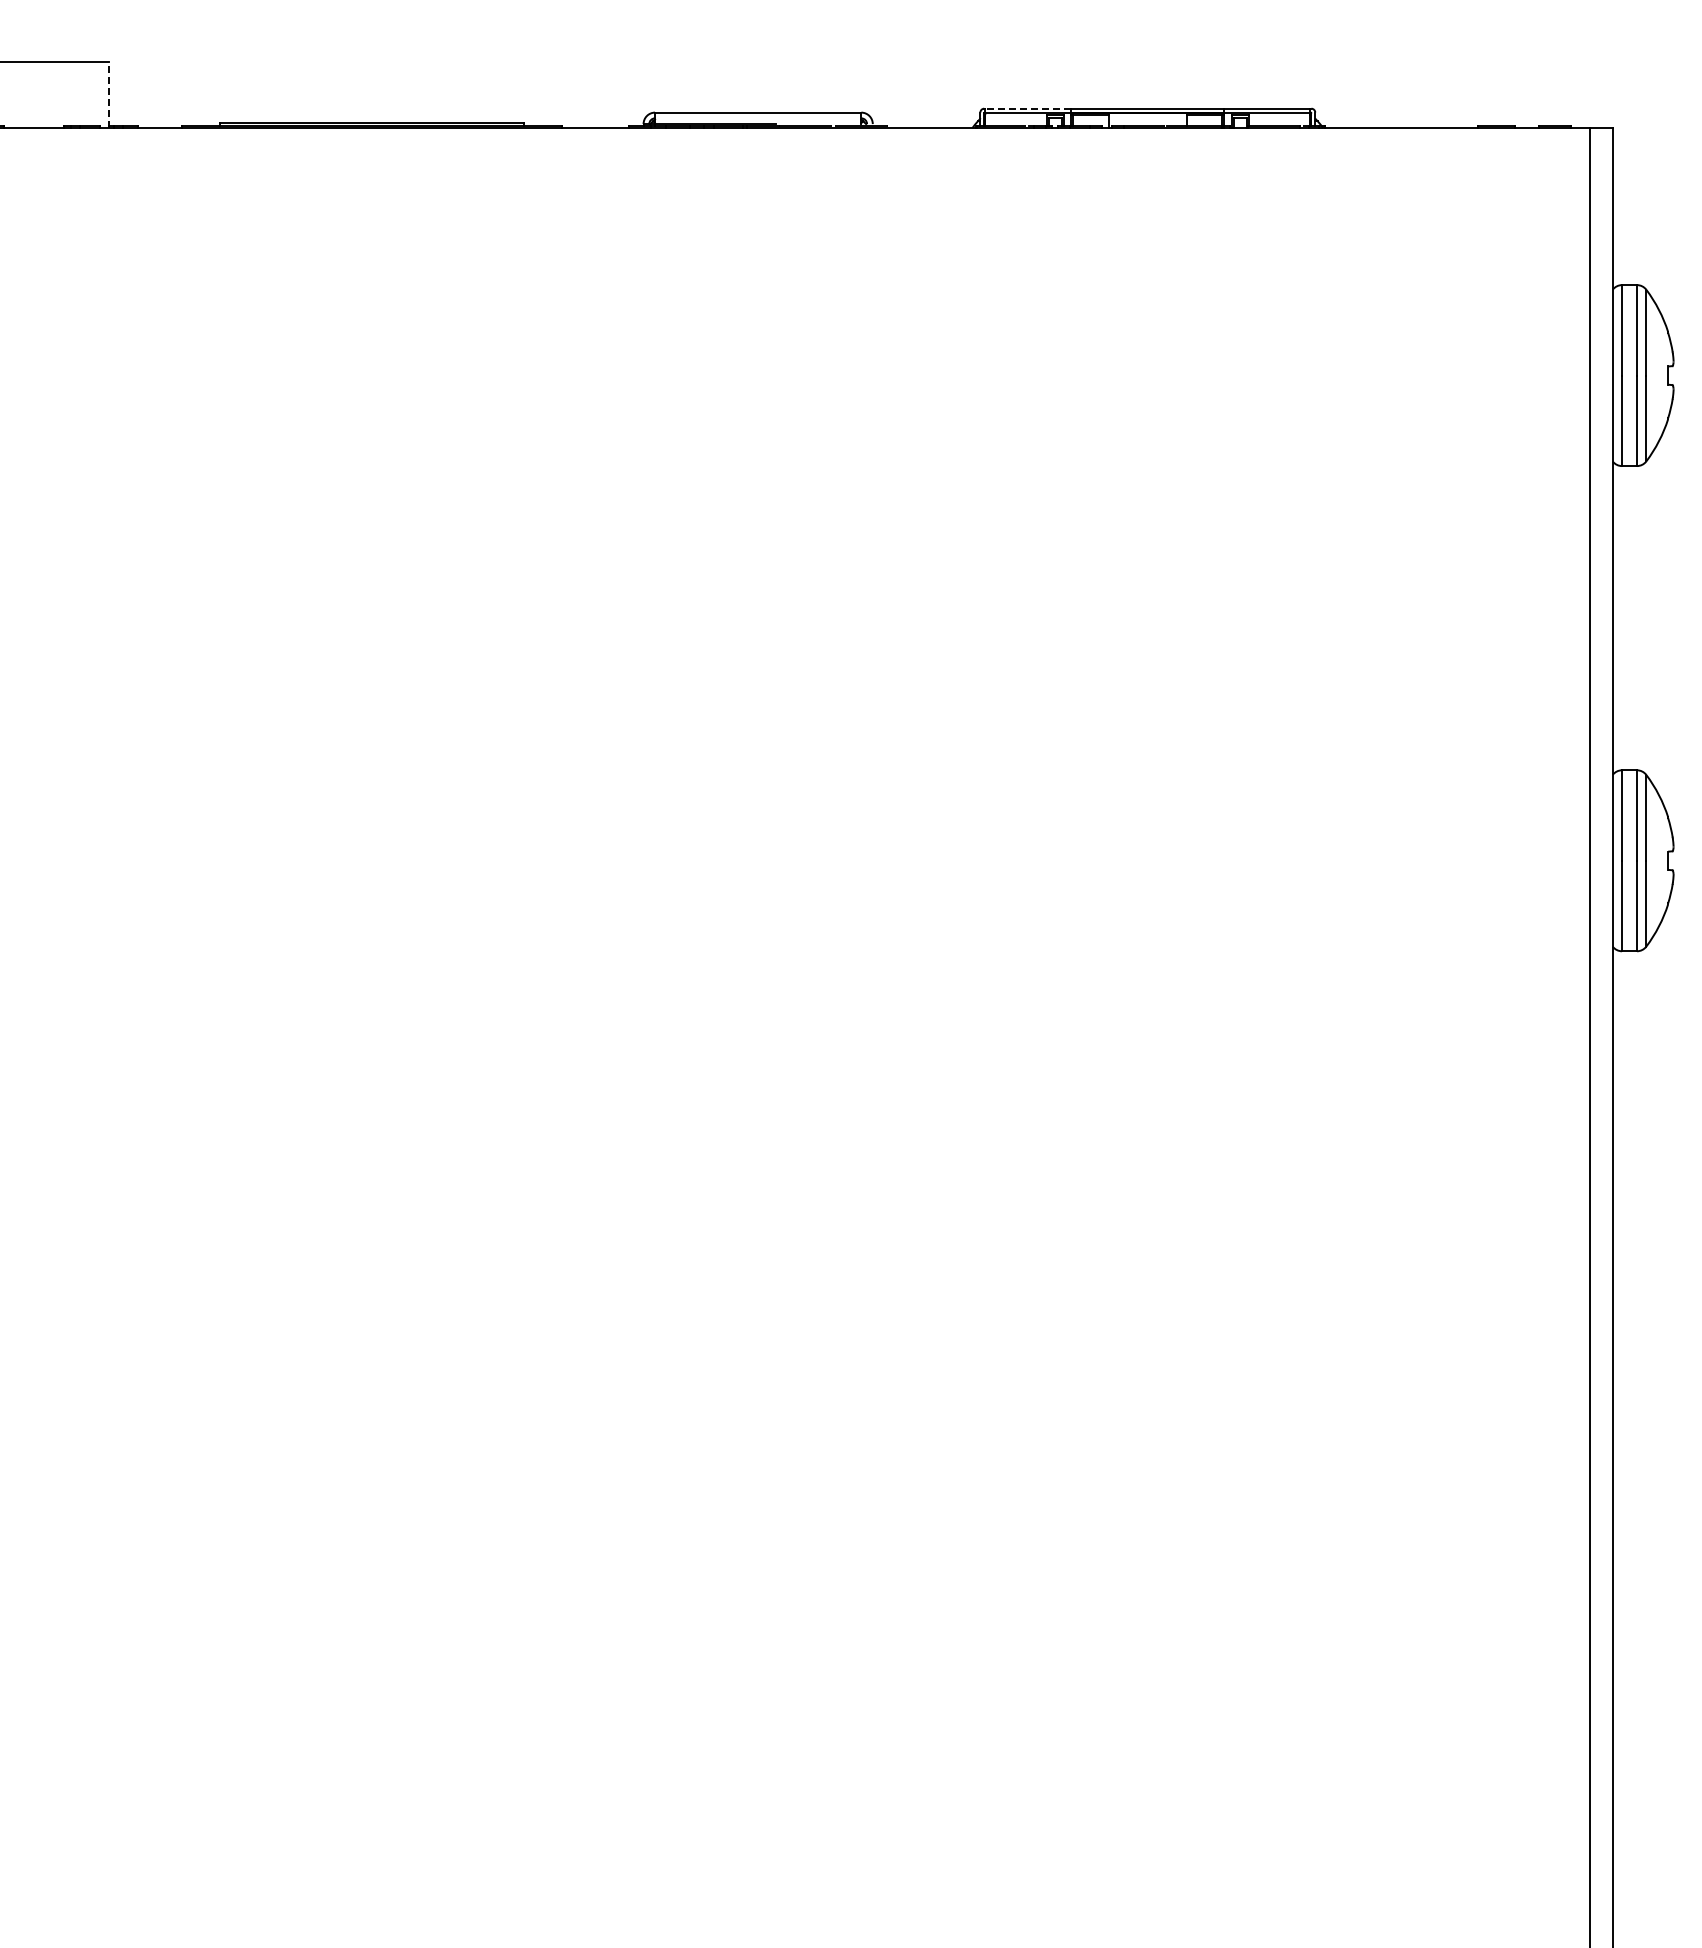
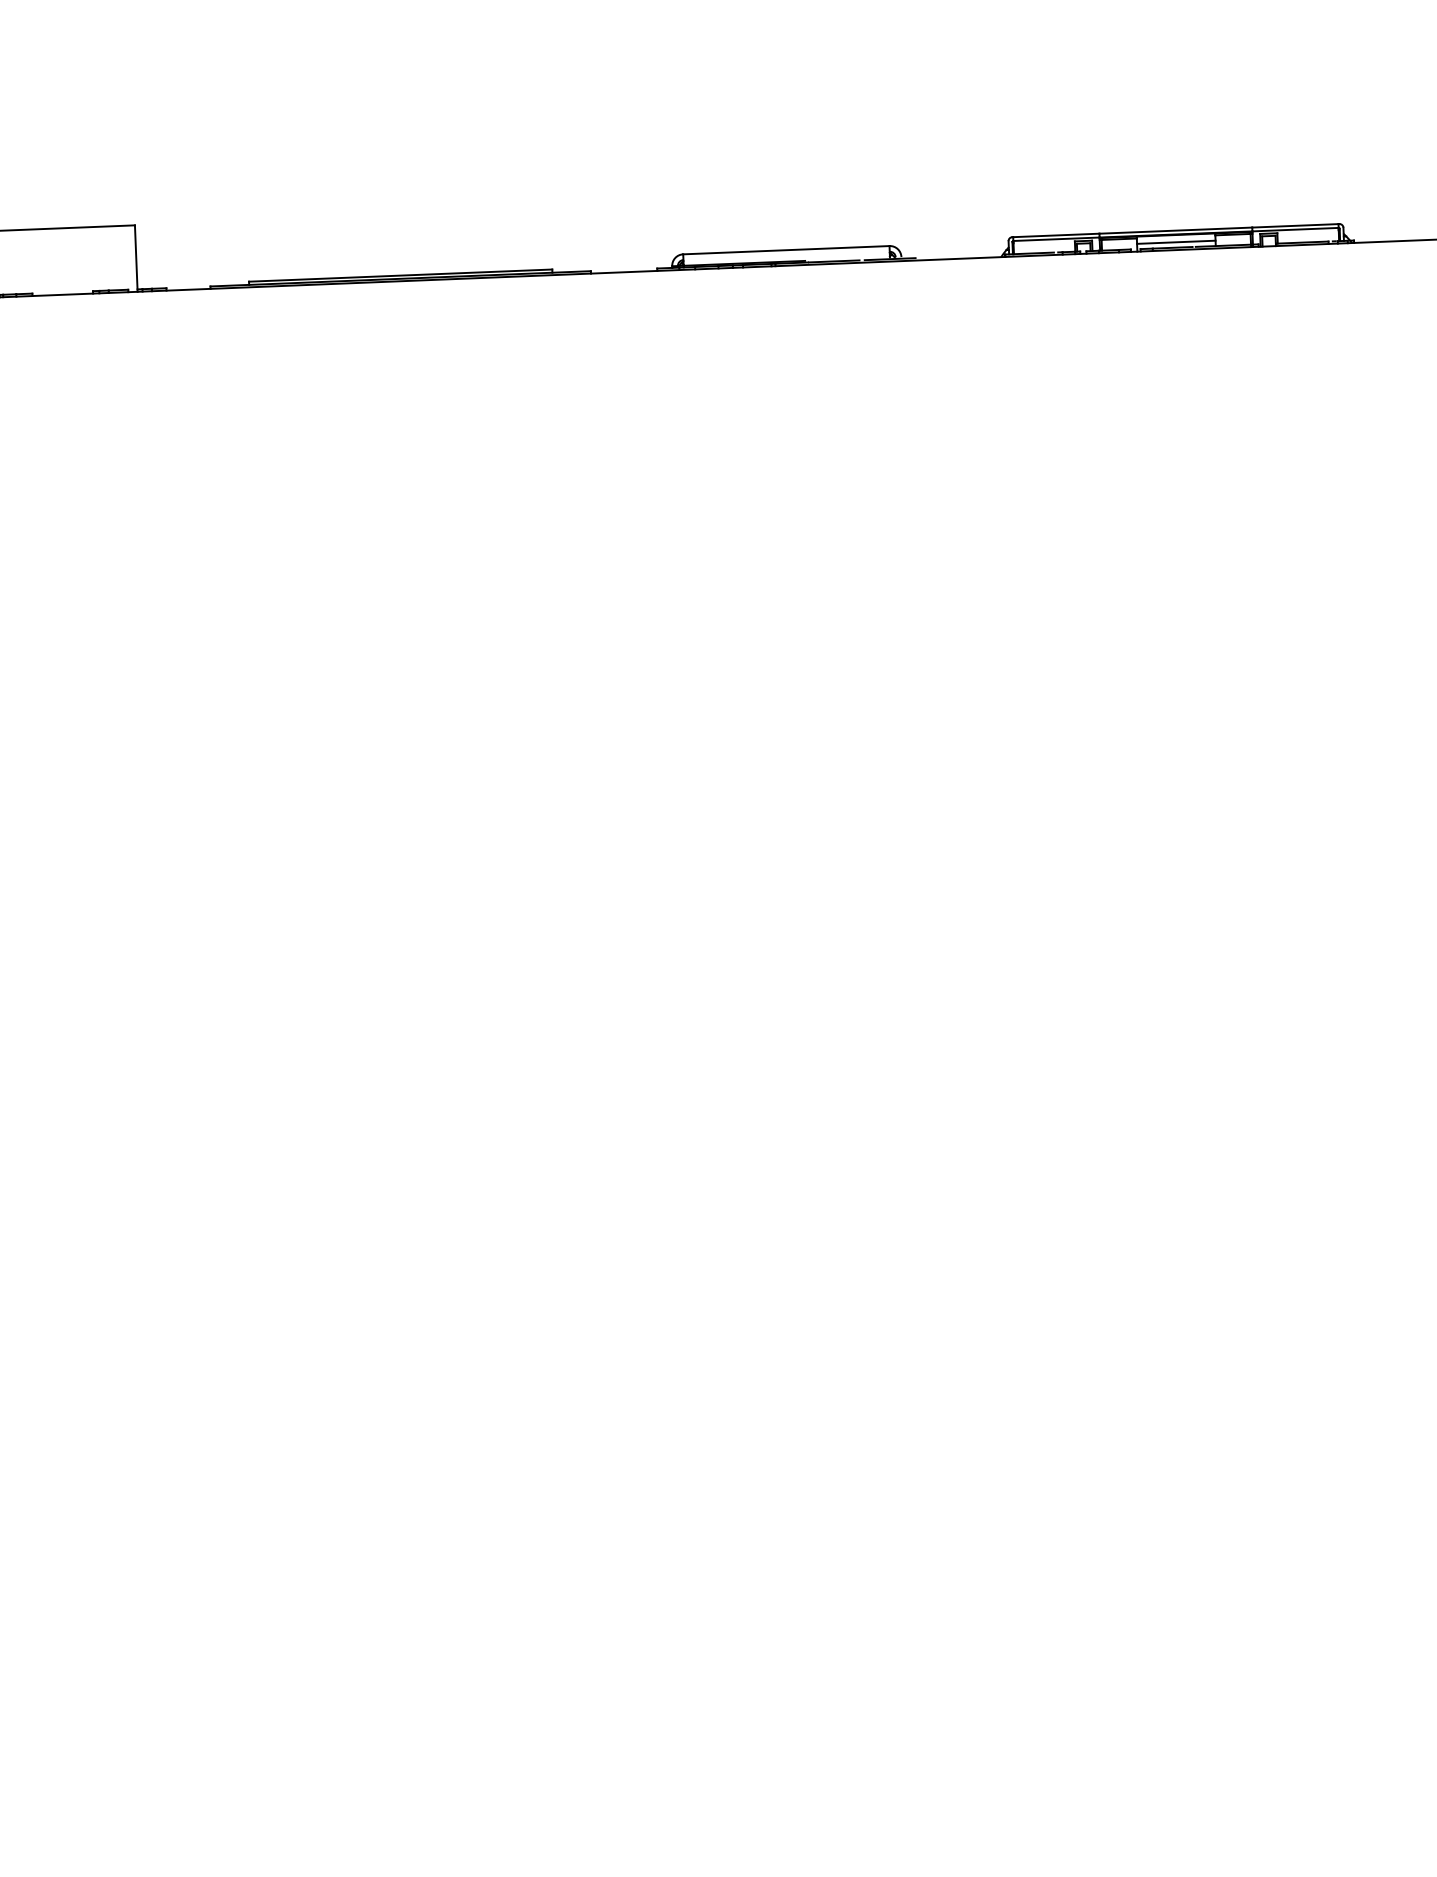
line: (108, 94) -> (135, 258), dashed -> solid
line: (1027, 108) -> (1055, 235), dashed -> solid
line: (1147, 120) -> (1176, 242), added

